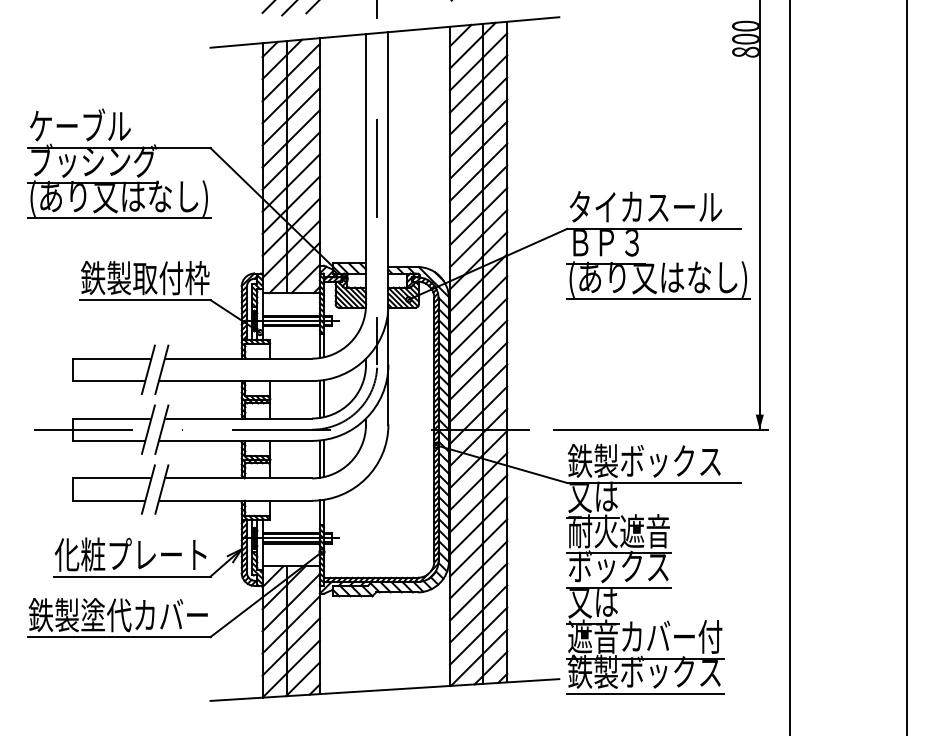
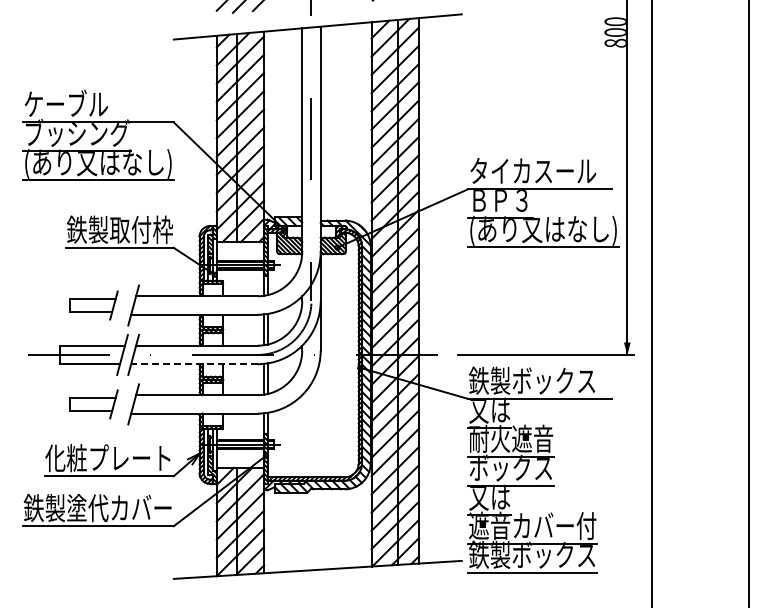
part: (113, 369) -> (93, 305), size x0.7
line: (234, 441) -> (193, 364), solid -> dashed
part: (113, 489) -> (93, 404), size x0.7

